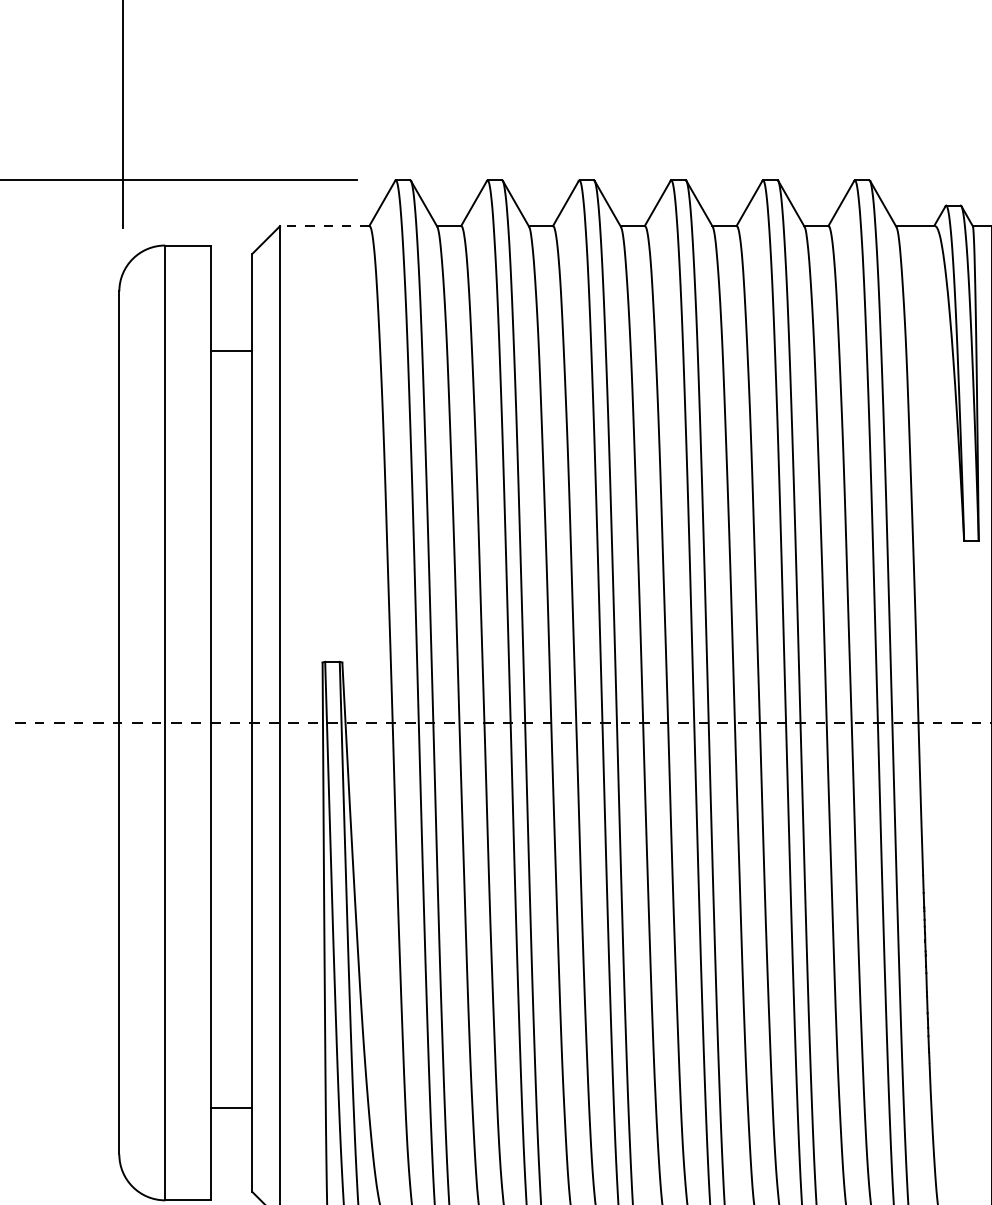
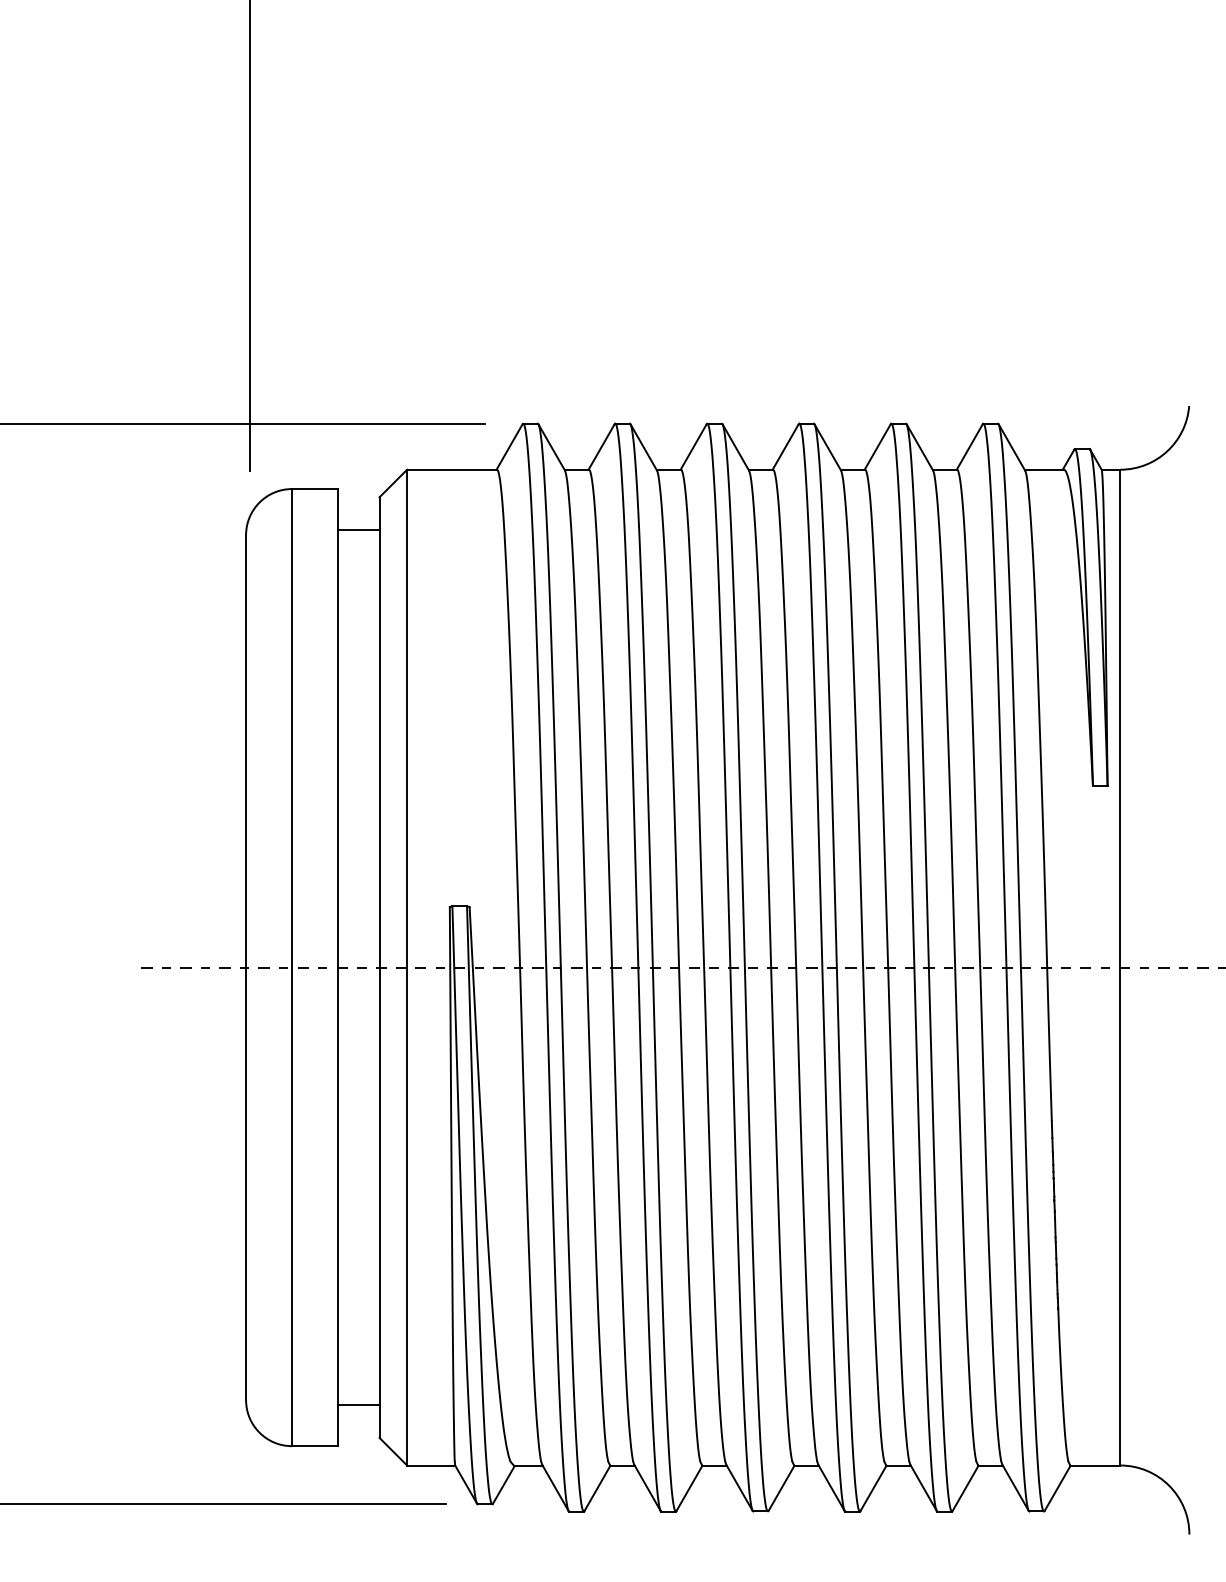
line: (325, 226) -> (452, 469), dashed -> solid
line: (231, 350) -> (358, 530), moved
line: (231, 1107) -> (358, 1404), moved

